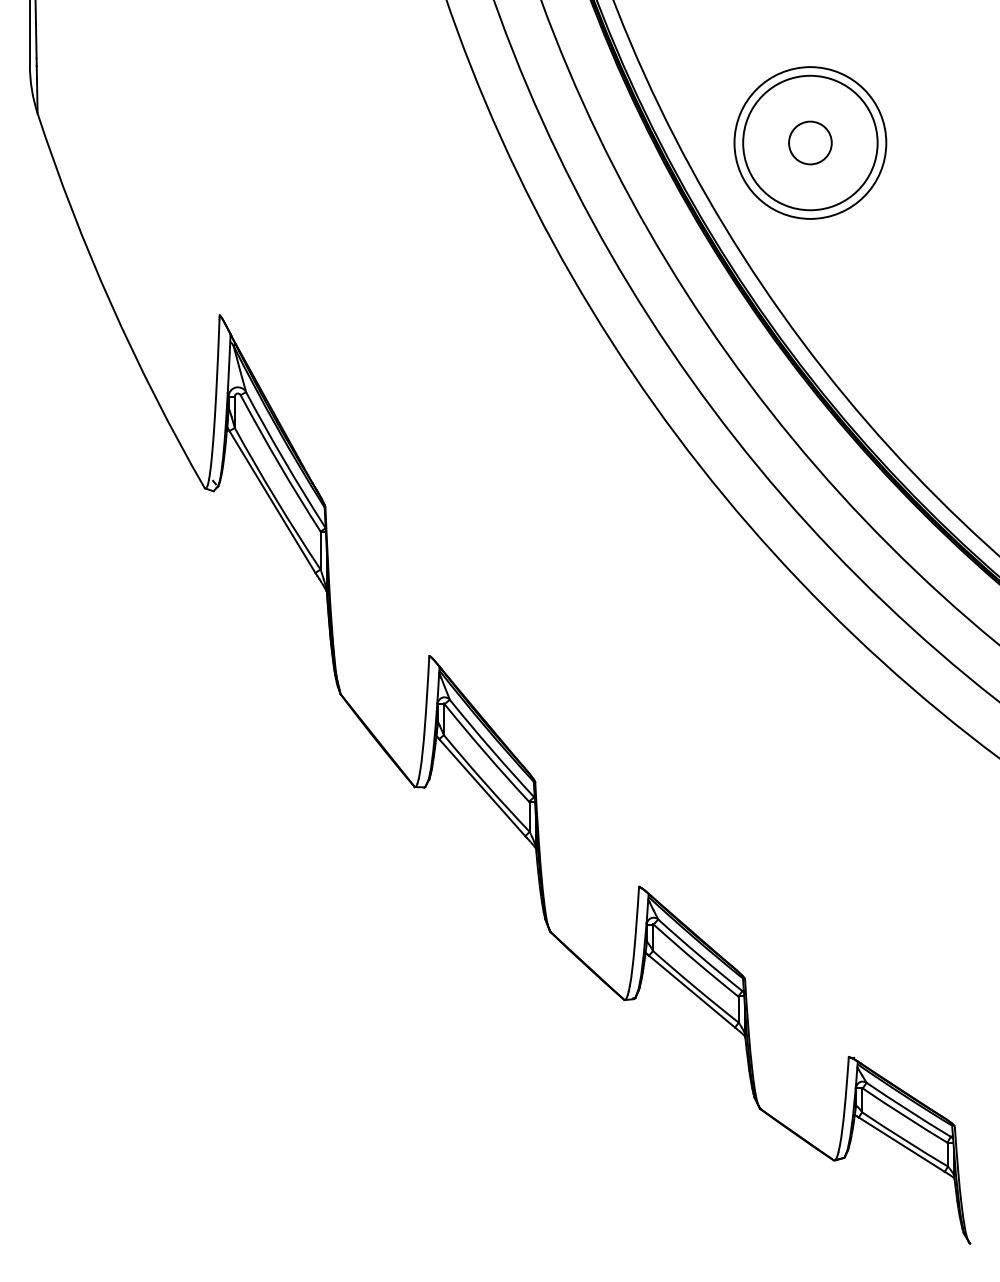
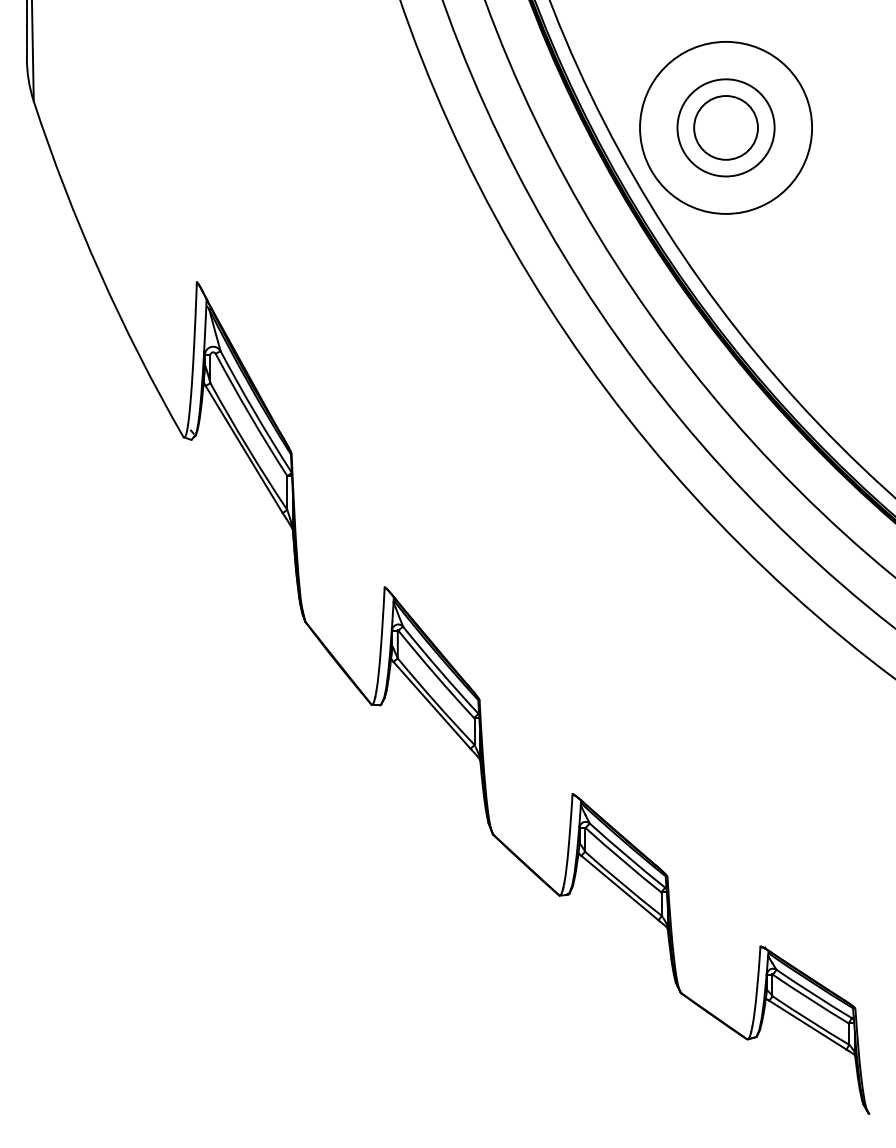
circle: (810, 142) -> (726, 127), size x0.71
circle: (810, 142) -> (726, 127), size x1.43
circle: (810, 142) -> (726, 127), size x1.67

